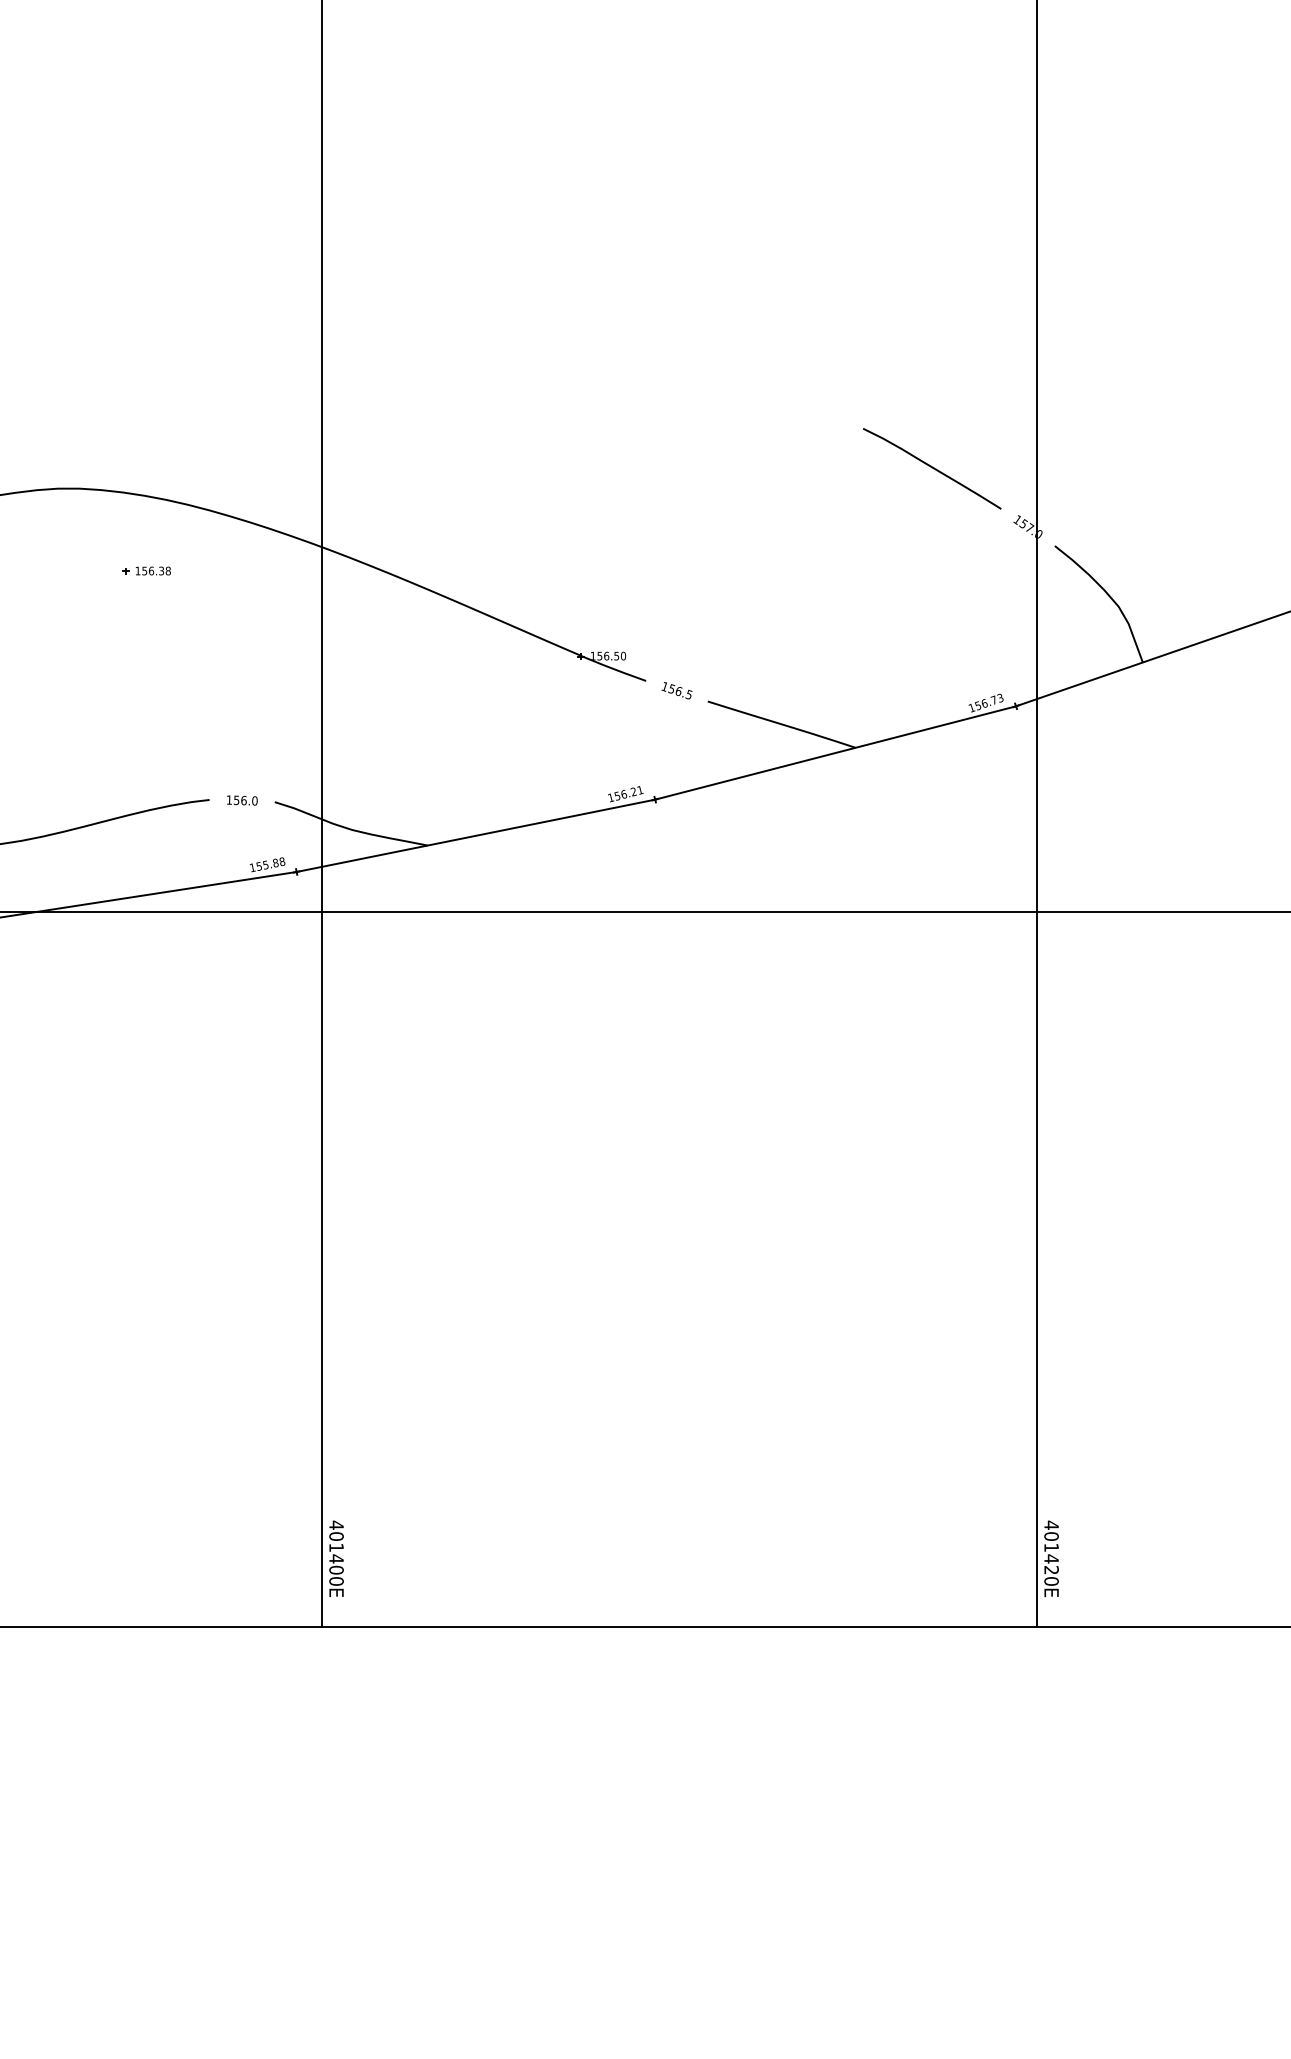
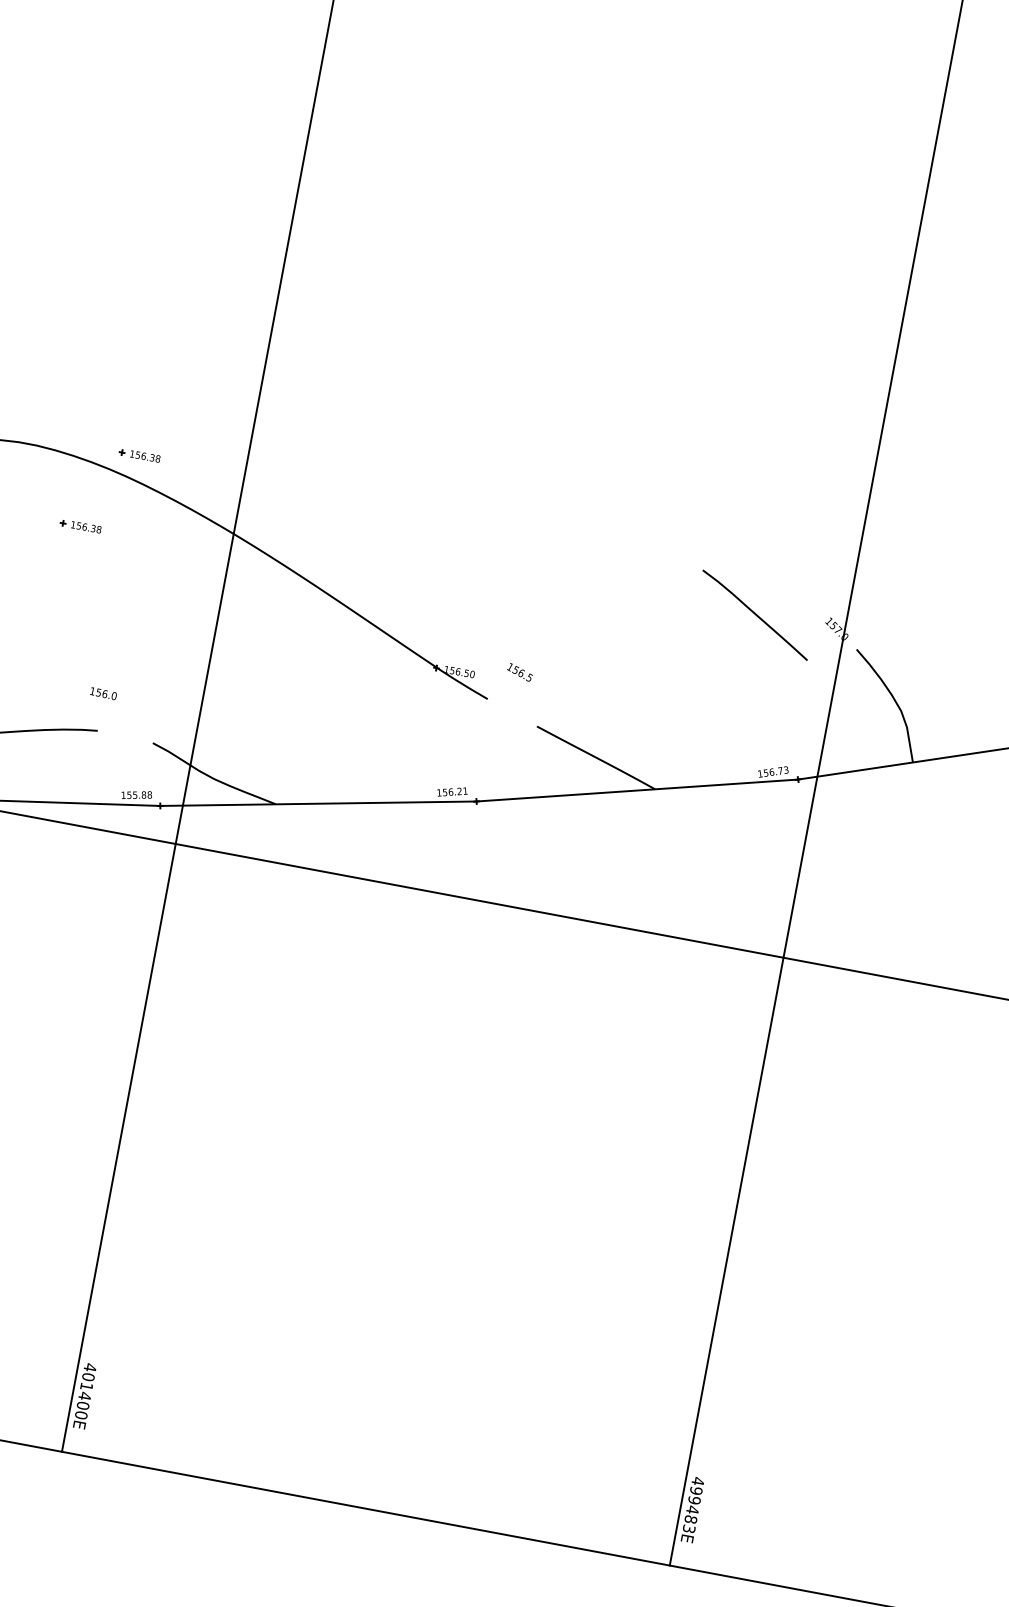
curve: (932, 468) -> (755, 615), moved
part: (198, 477) -> (139, 455), added
text: (676, 690) -> (519, 672), moved
text: (242, 800) -> (103, 693), moved
text: (1051, 1558) -> (692, 1509), 401420E -> 499483E

